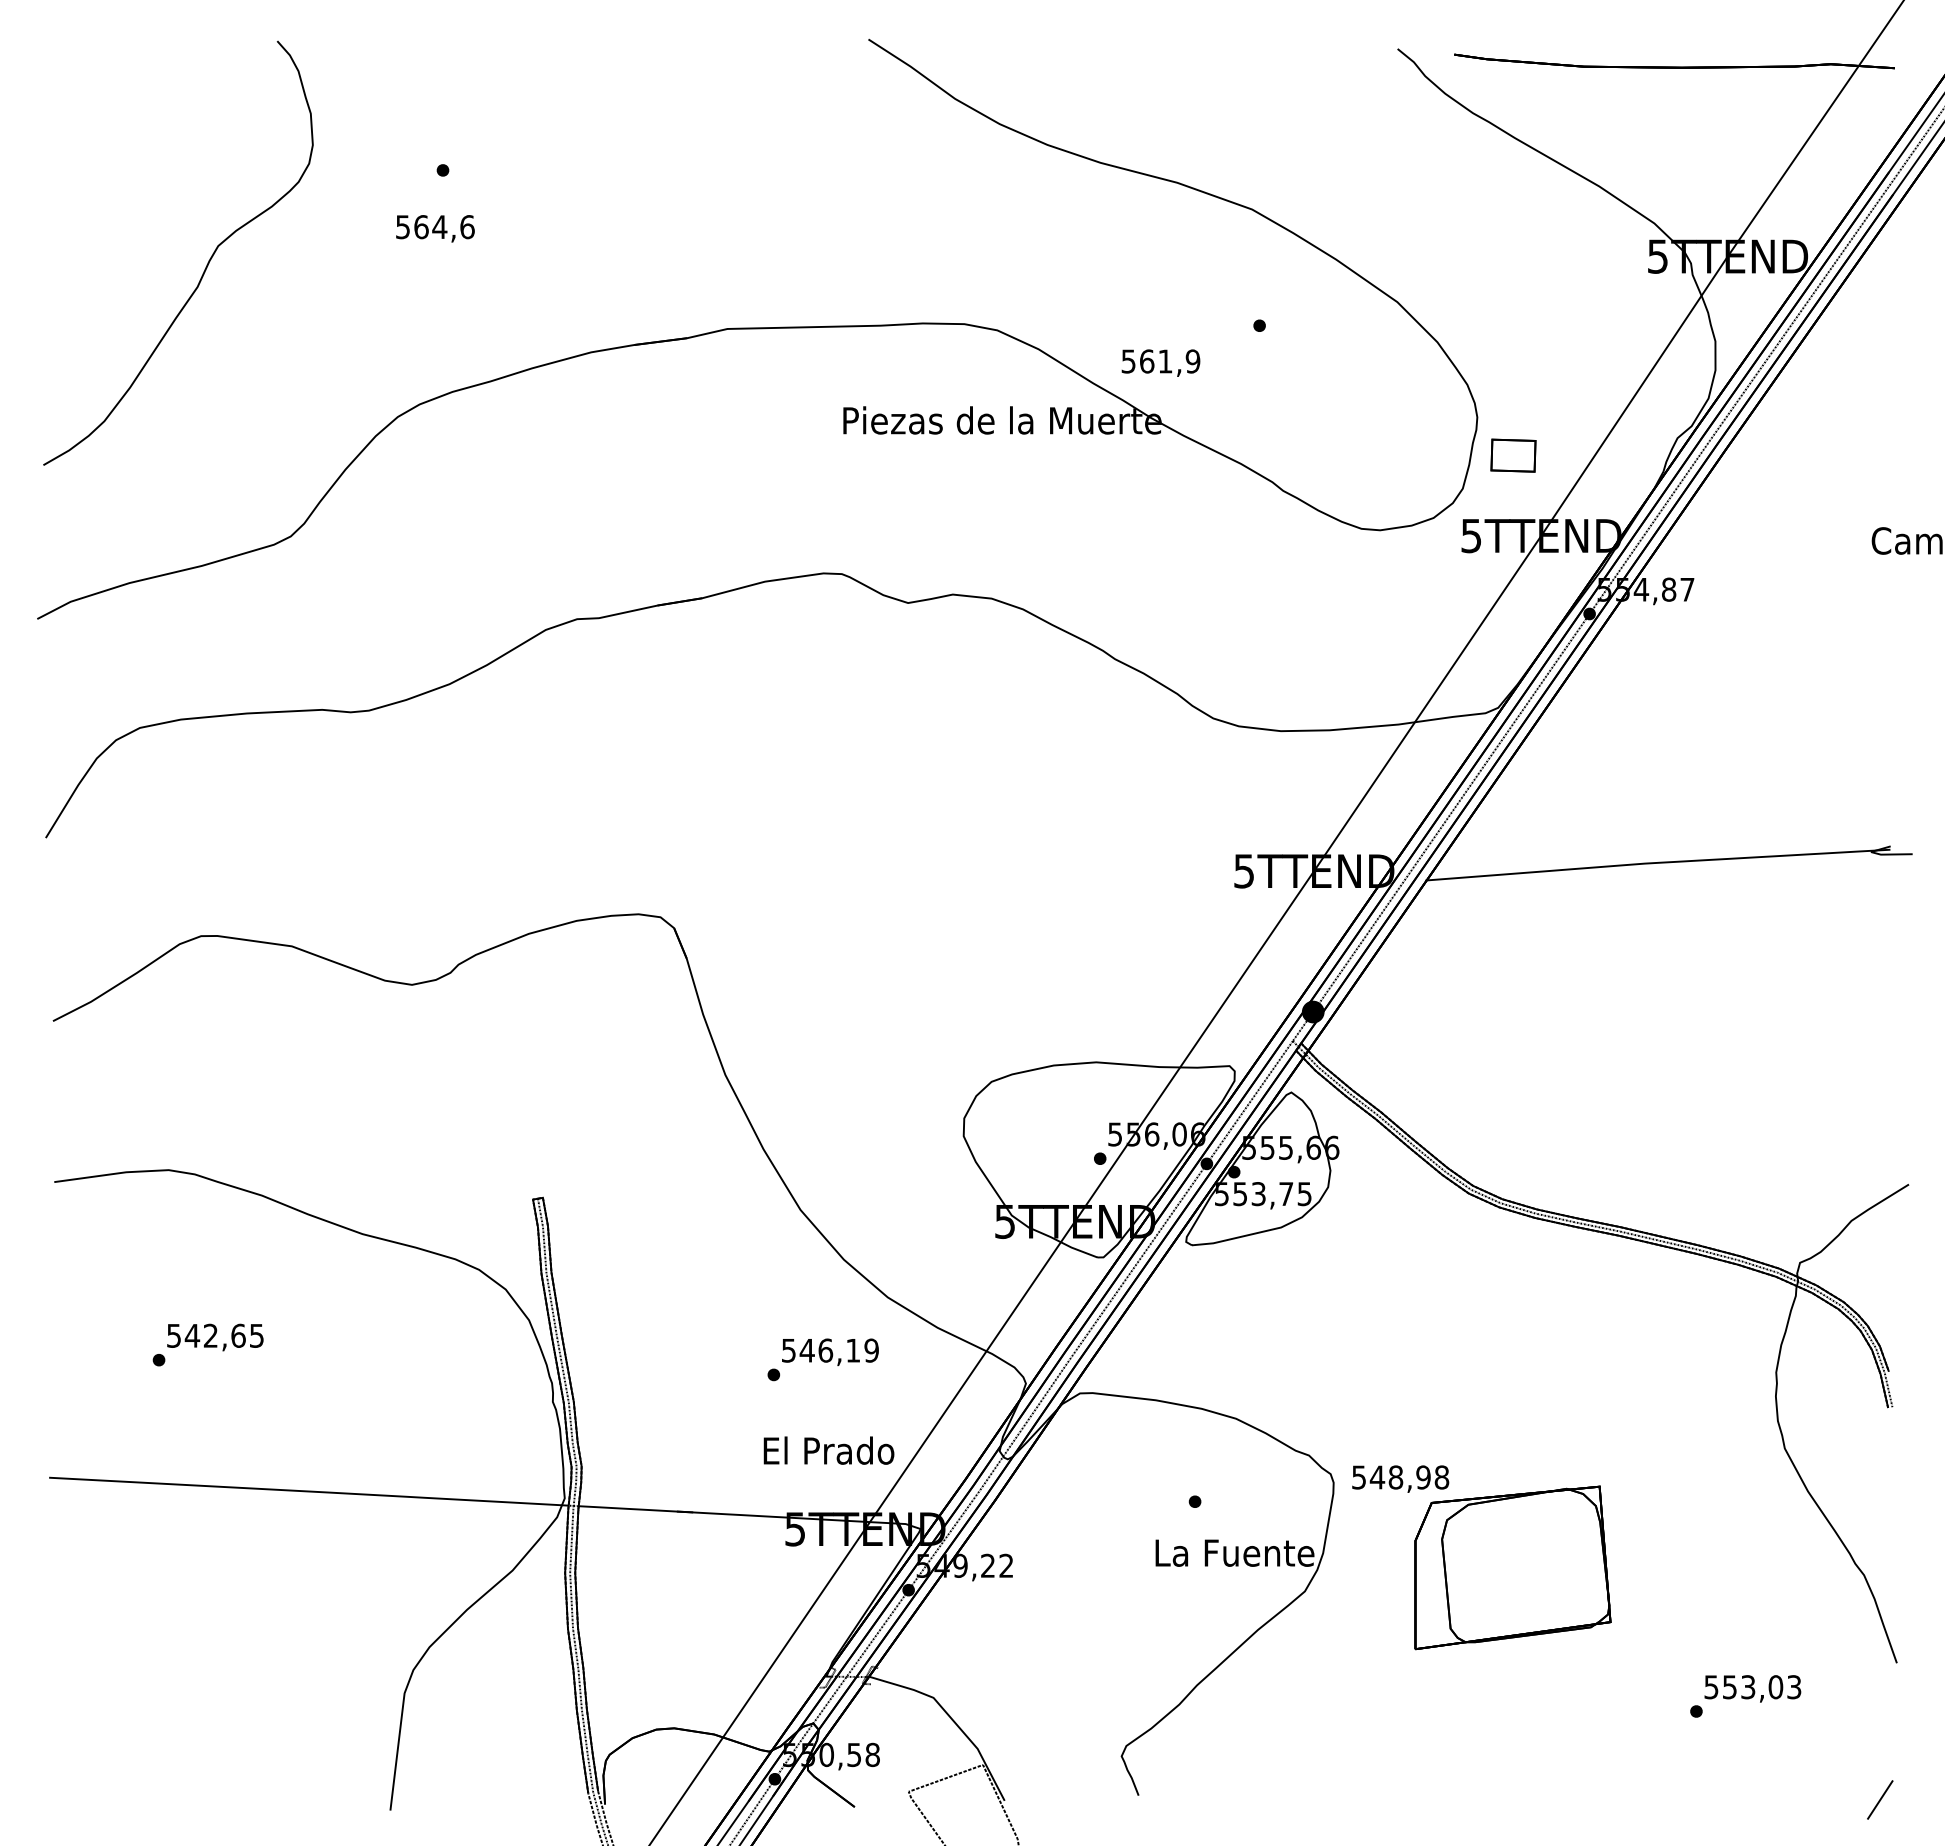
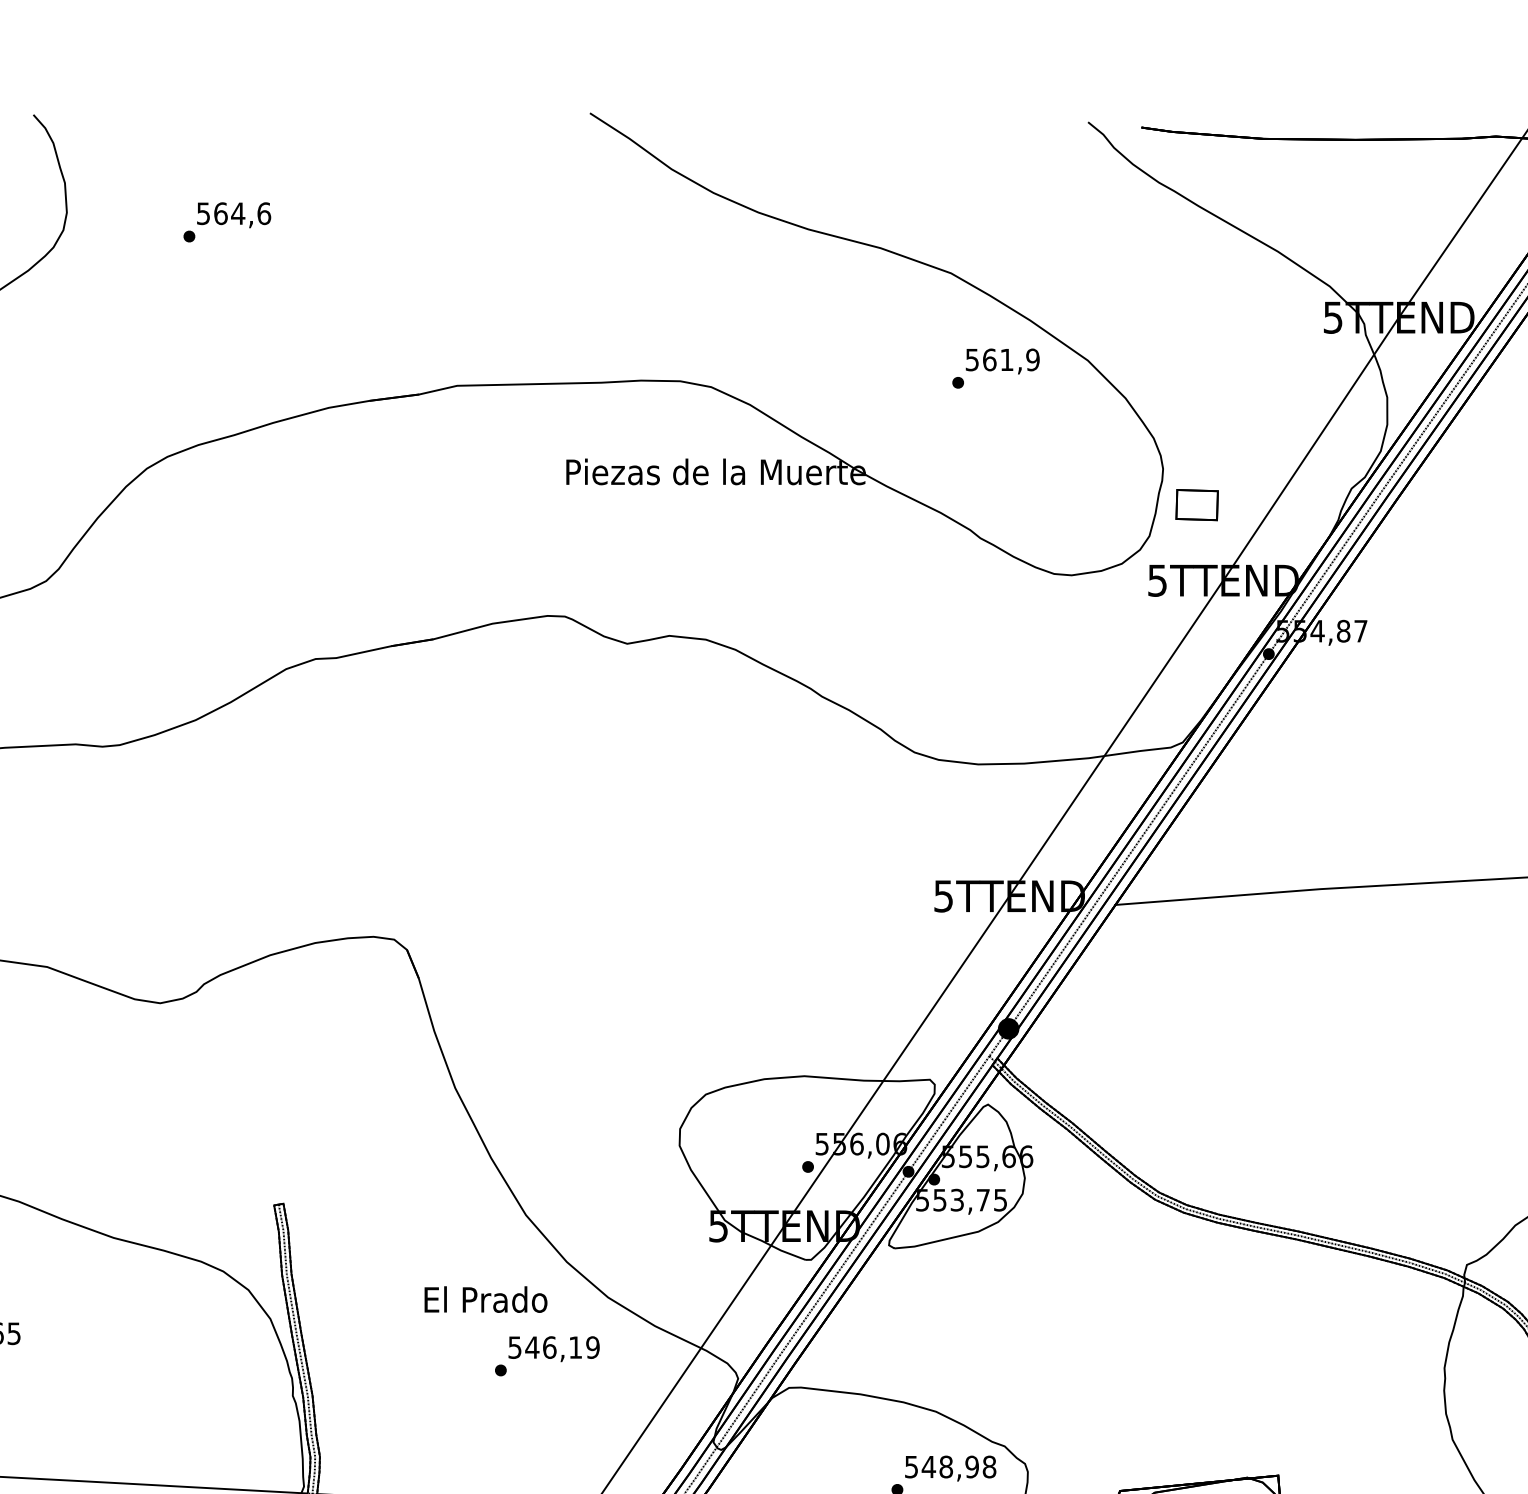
text: (435, 228) -> (234, 214), moved
text: (1160, 362) -> (1002, 360), moved
text: (828, 1450) -> (485, 1299), moved
text: (1400, 1478) -> (950, 1467), moved

